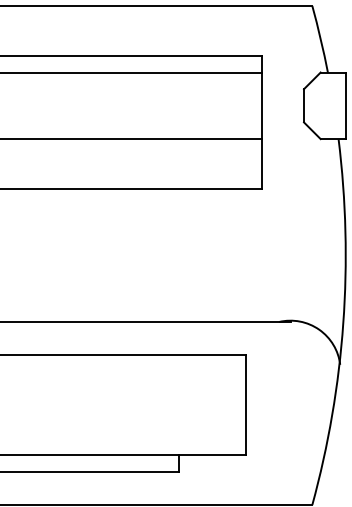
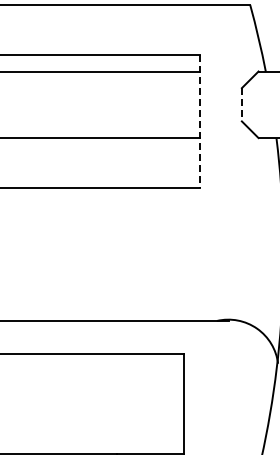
line: (304, 105) -> (242, 104), solid -> dashed
line: (262, 122) -> (200, 121), solid -> dashed

